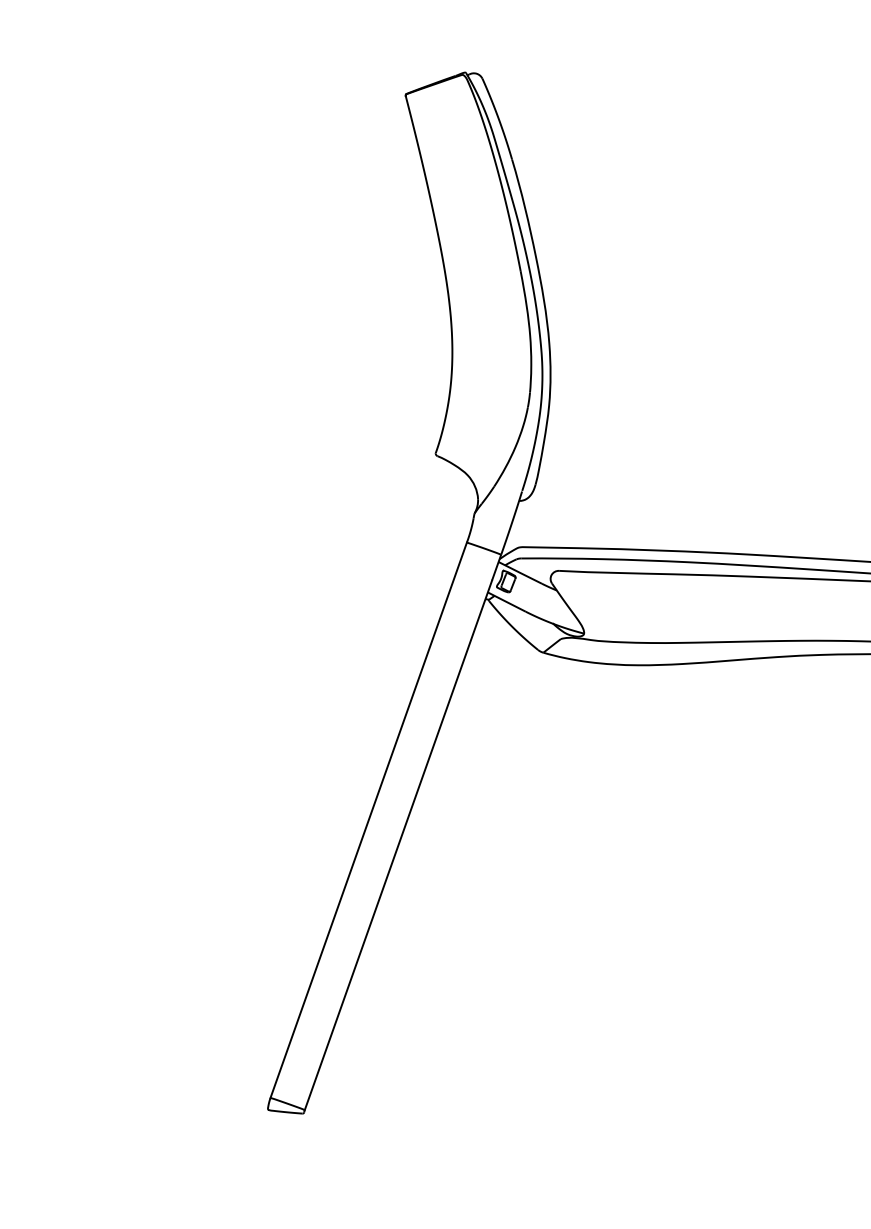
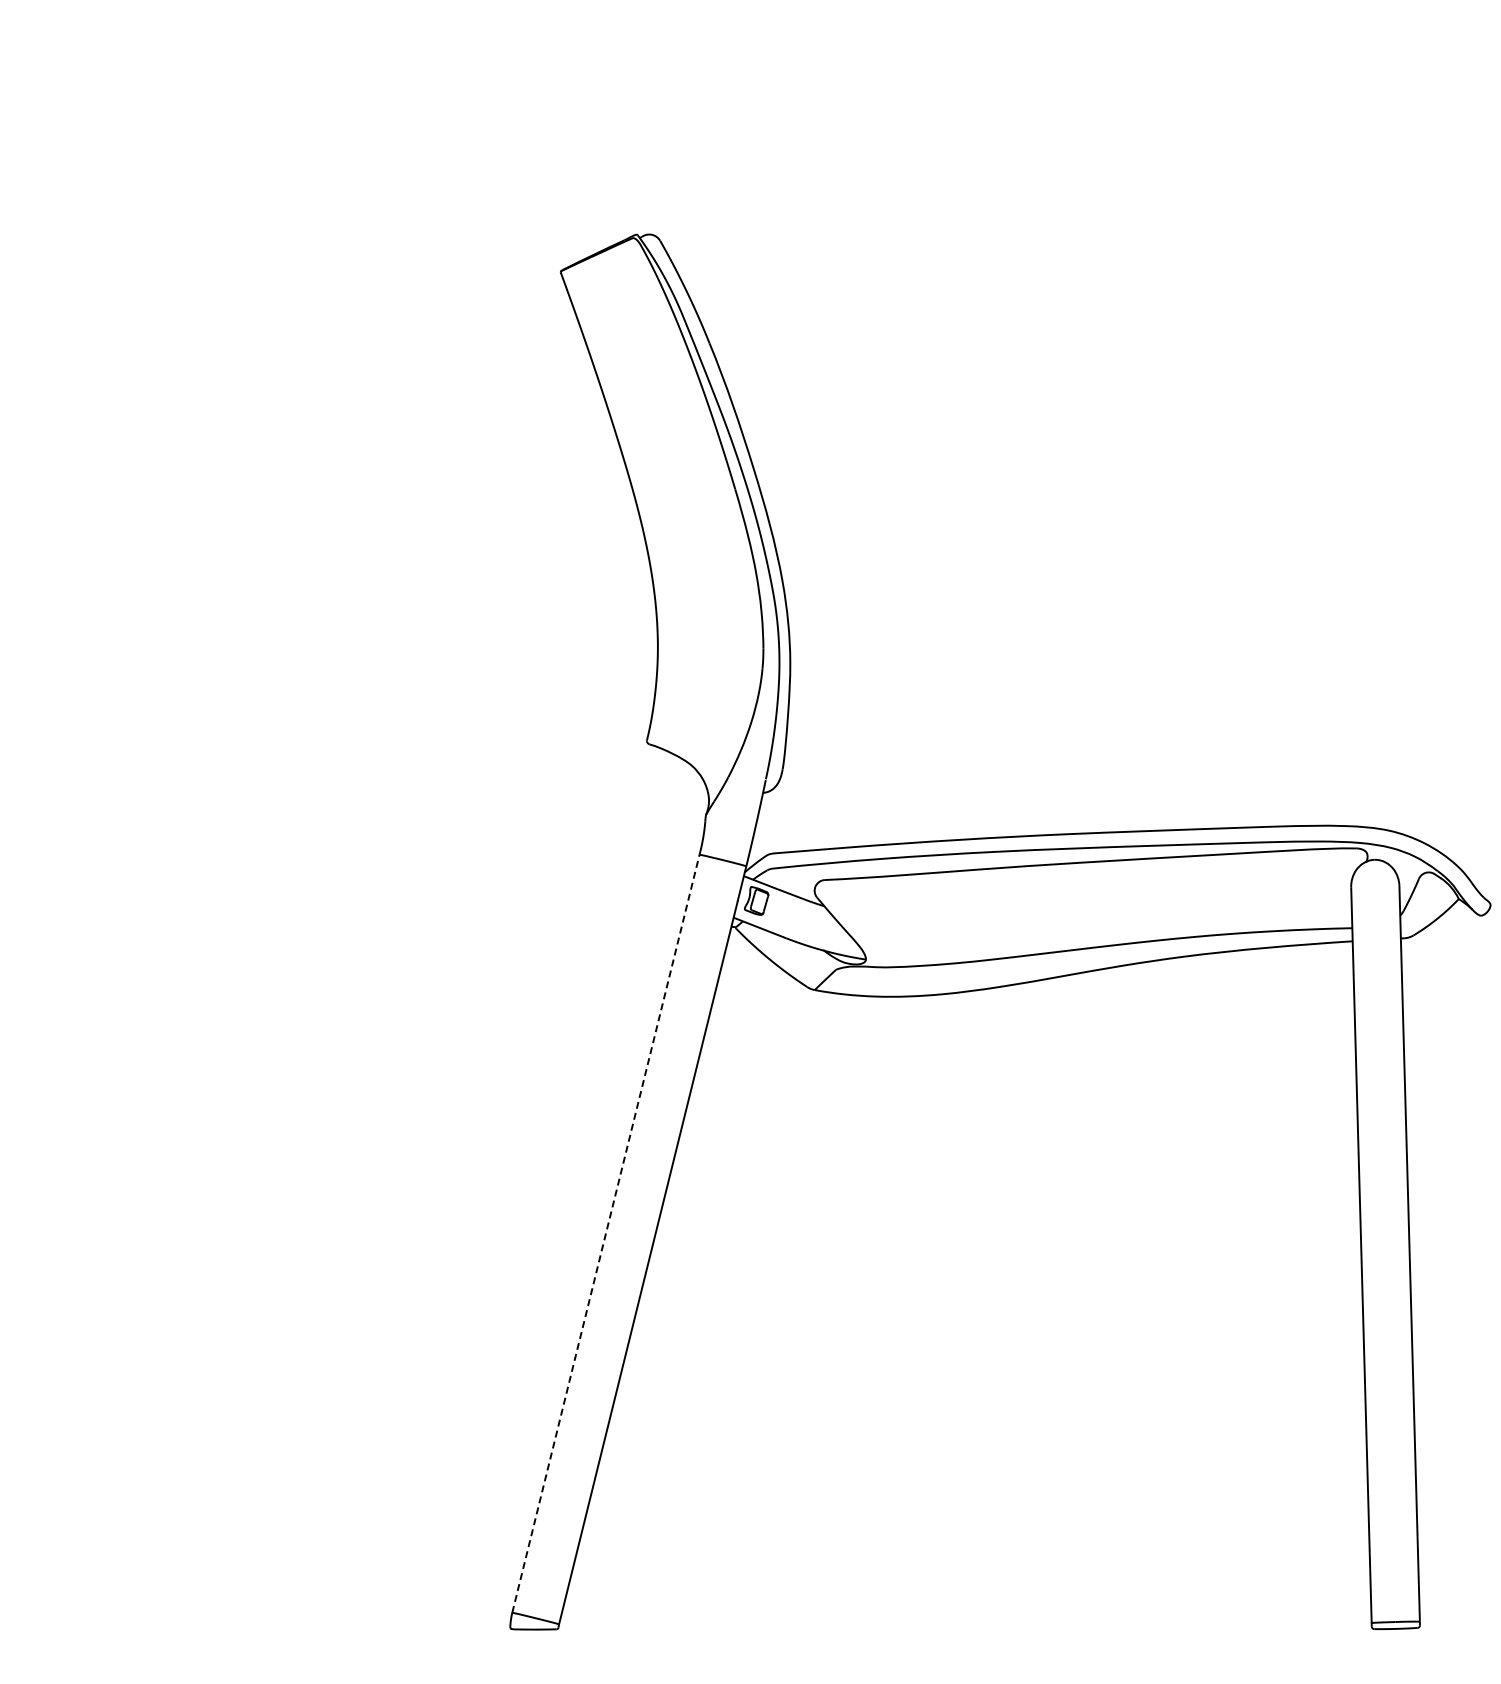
line: (369, 820) -> (606, 1233), solid -> dashed

